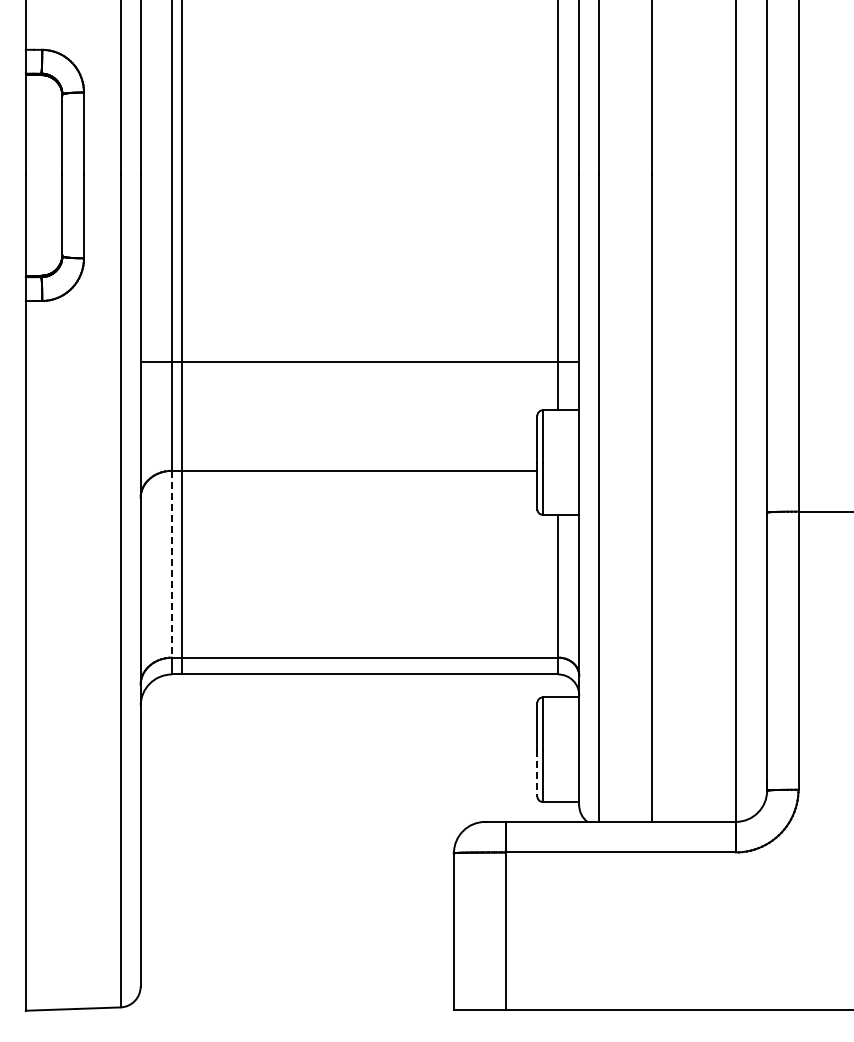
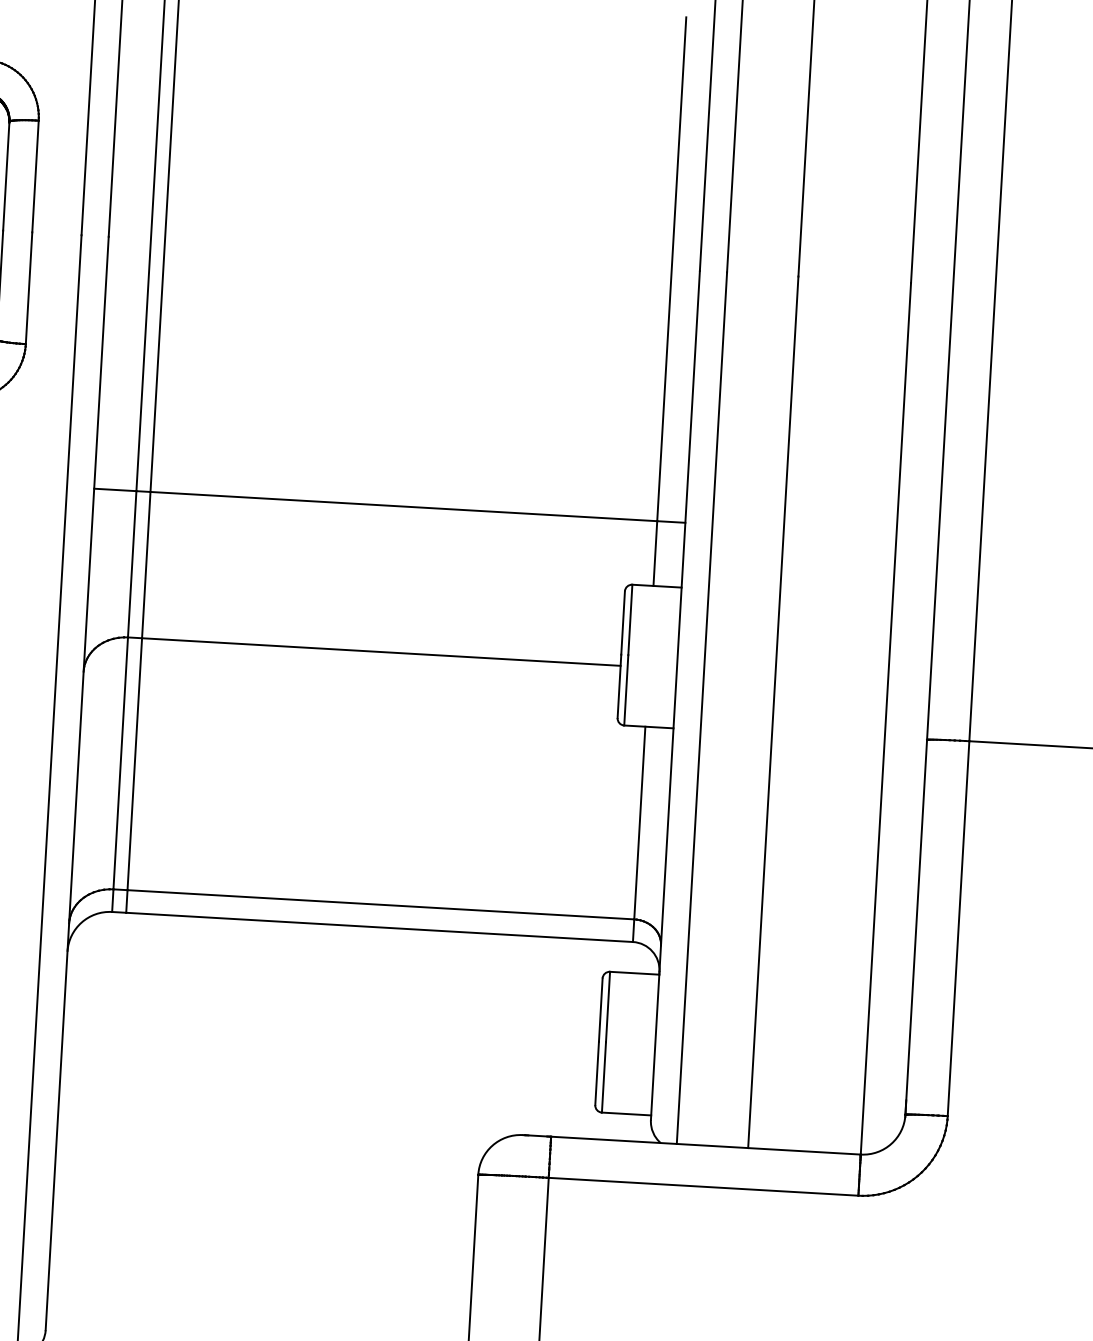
line: (172, 564) -> (121, 763), dashed -> solid
line: (537, 773) -> (597, 1073), dashed -> solid

